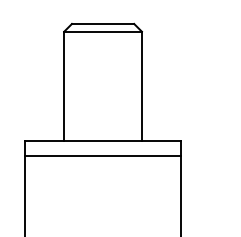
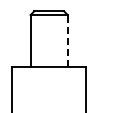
line: (141, 85) -> (67, 40), solid -> dashed
line: (103, 156) -> (49, 74), removed

